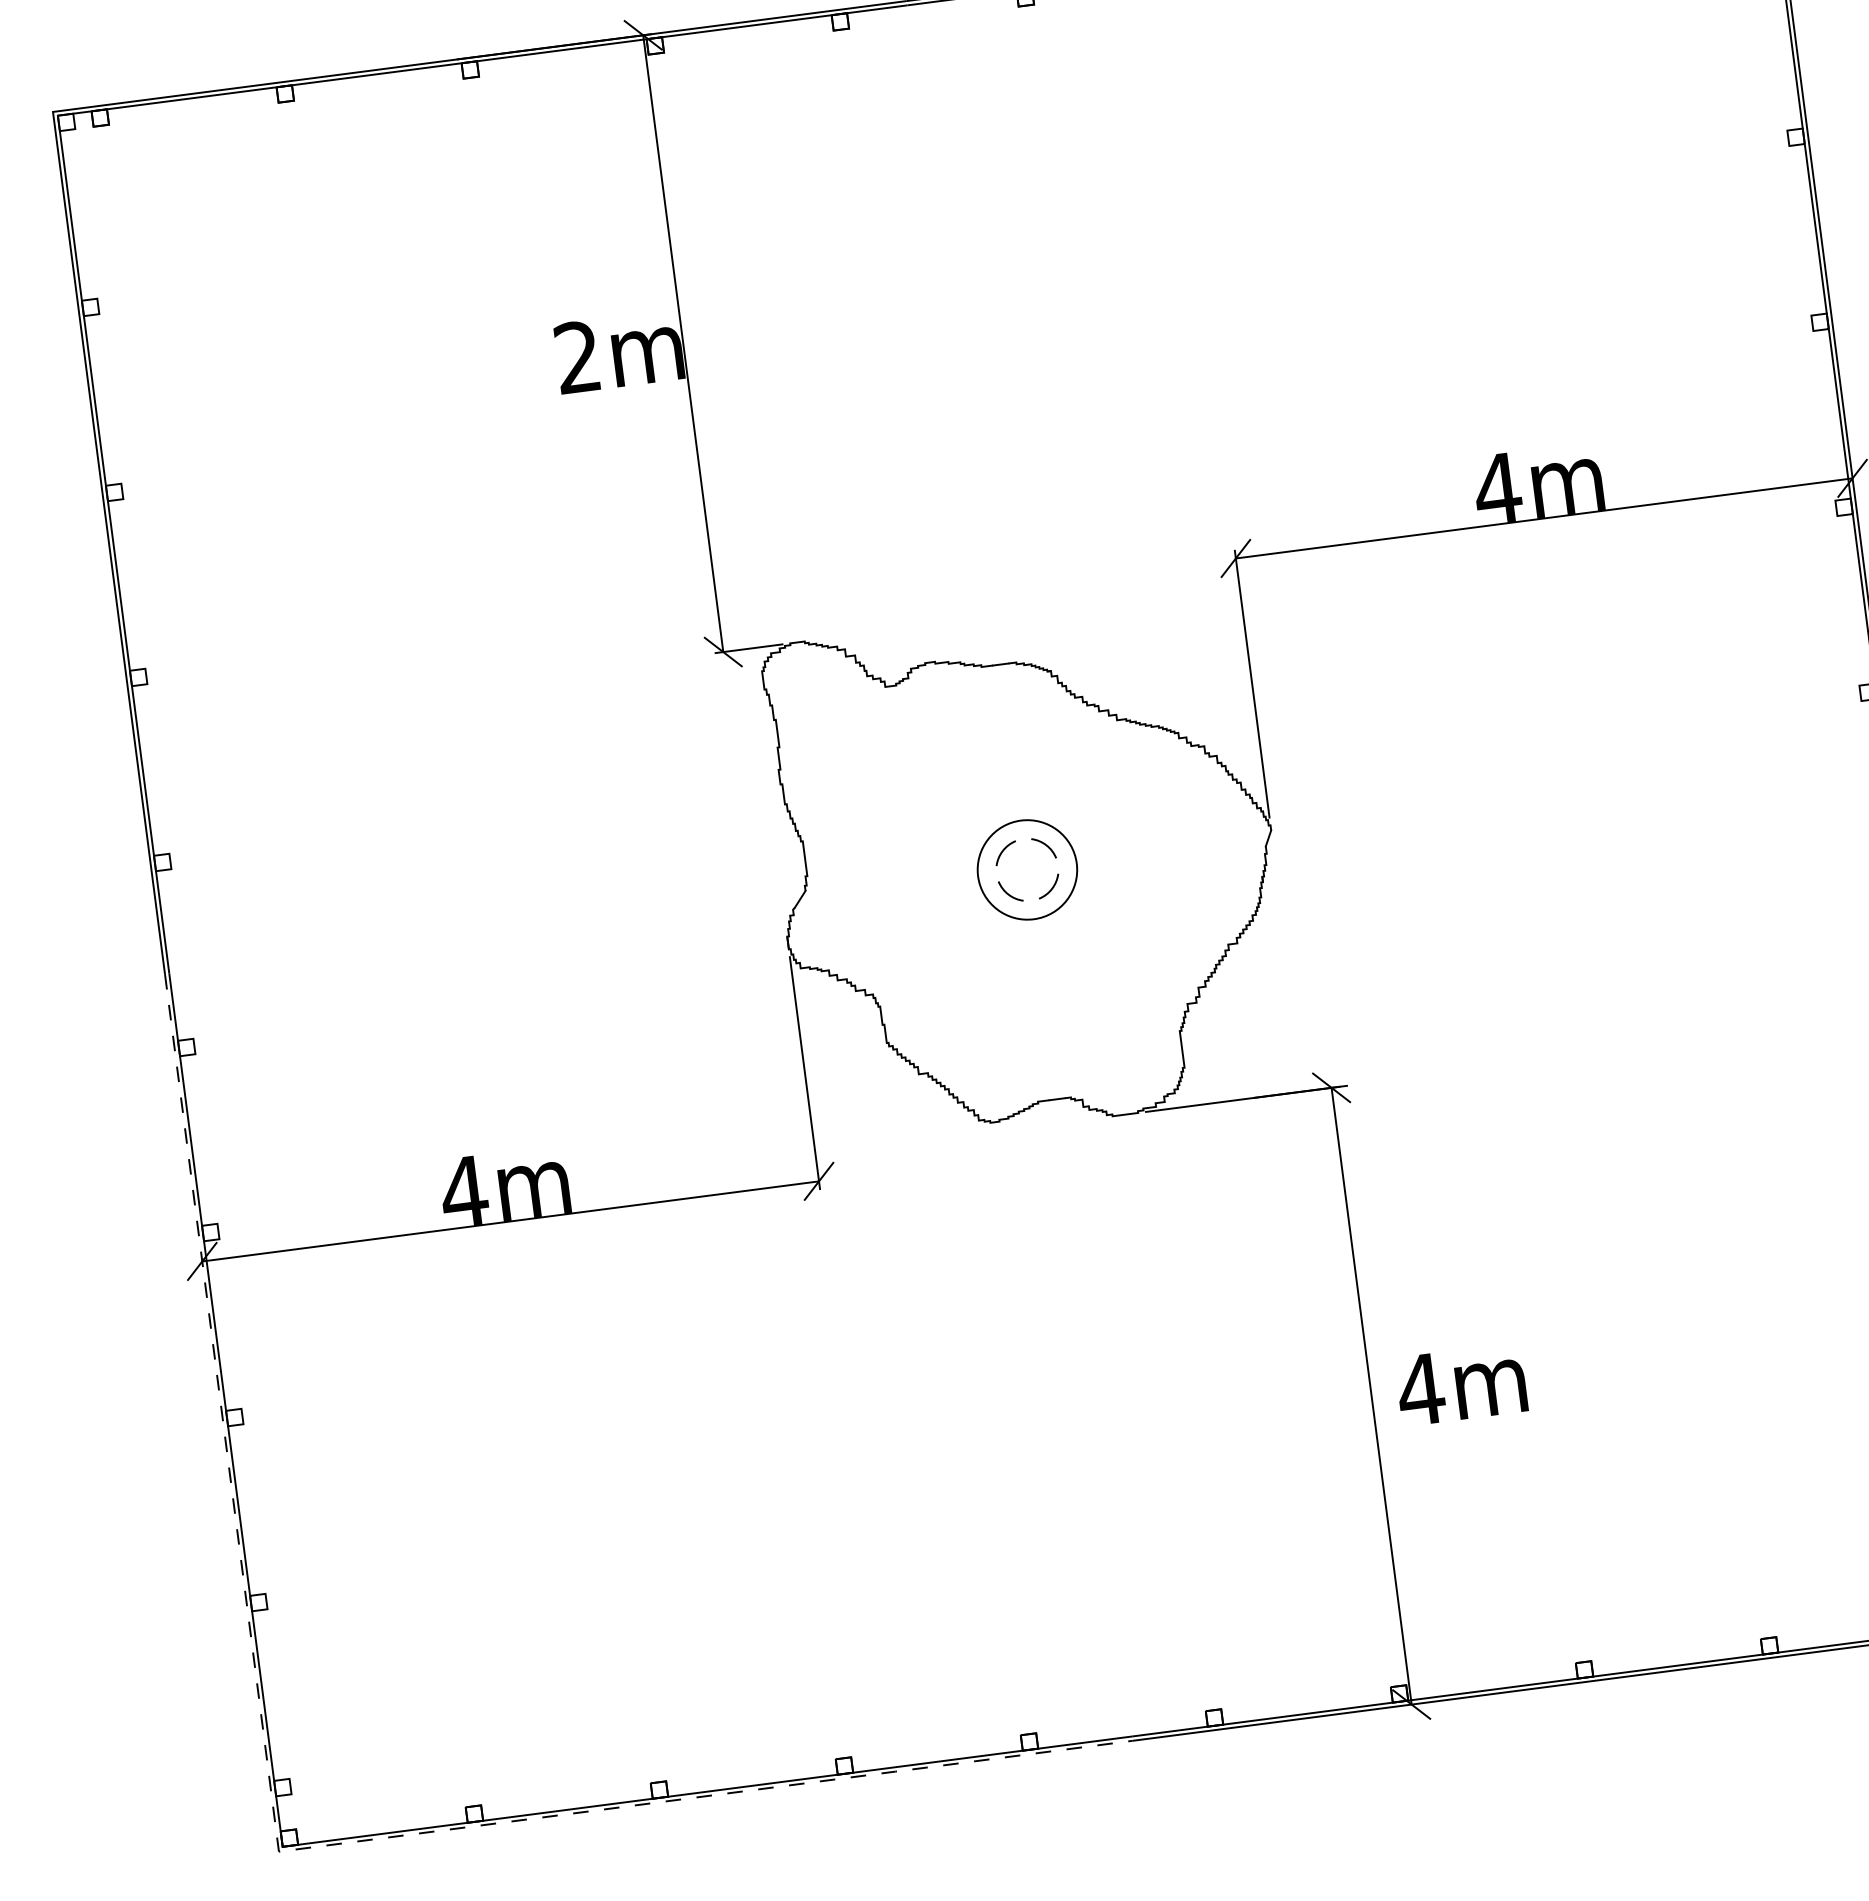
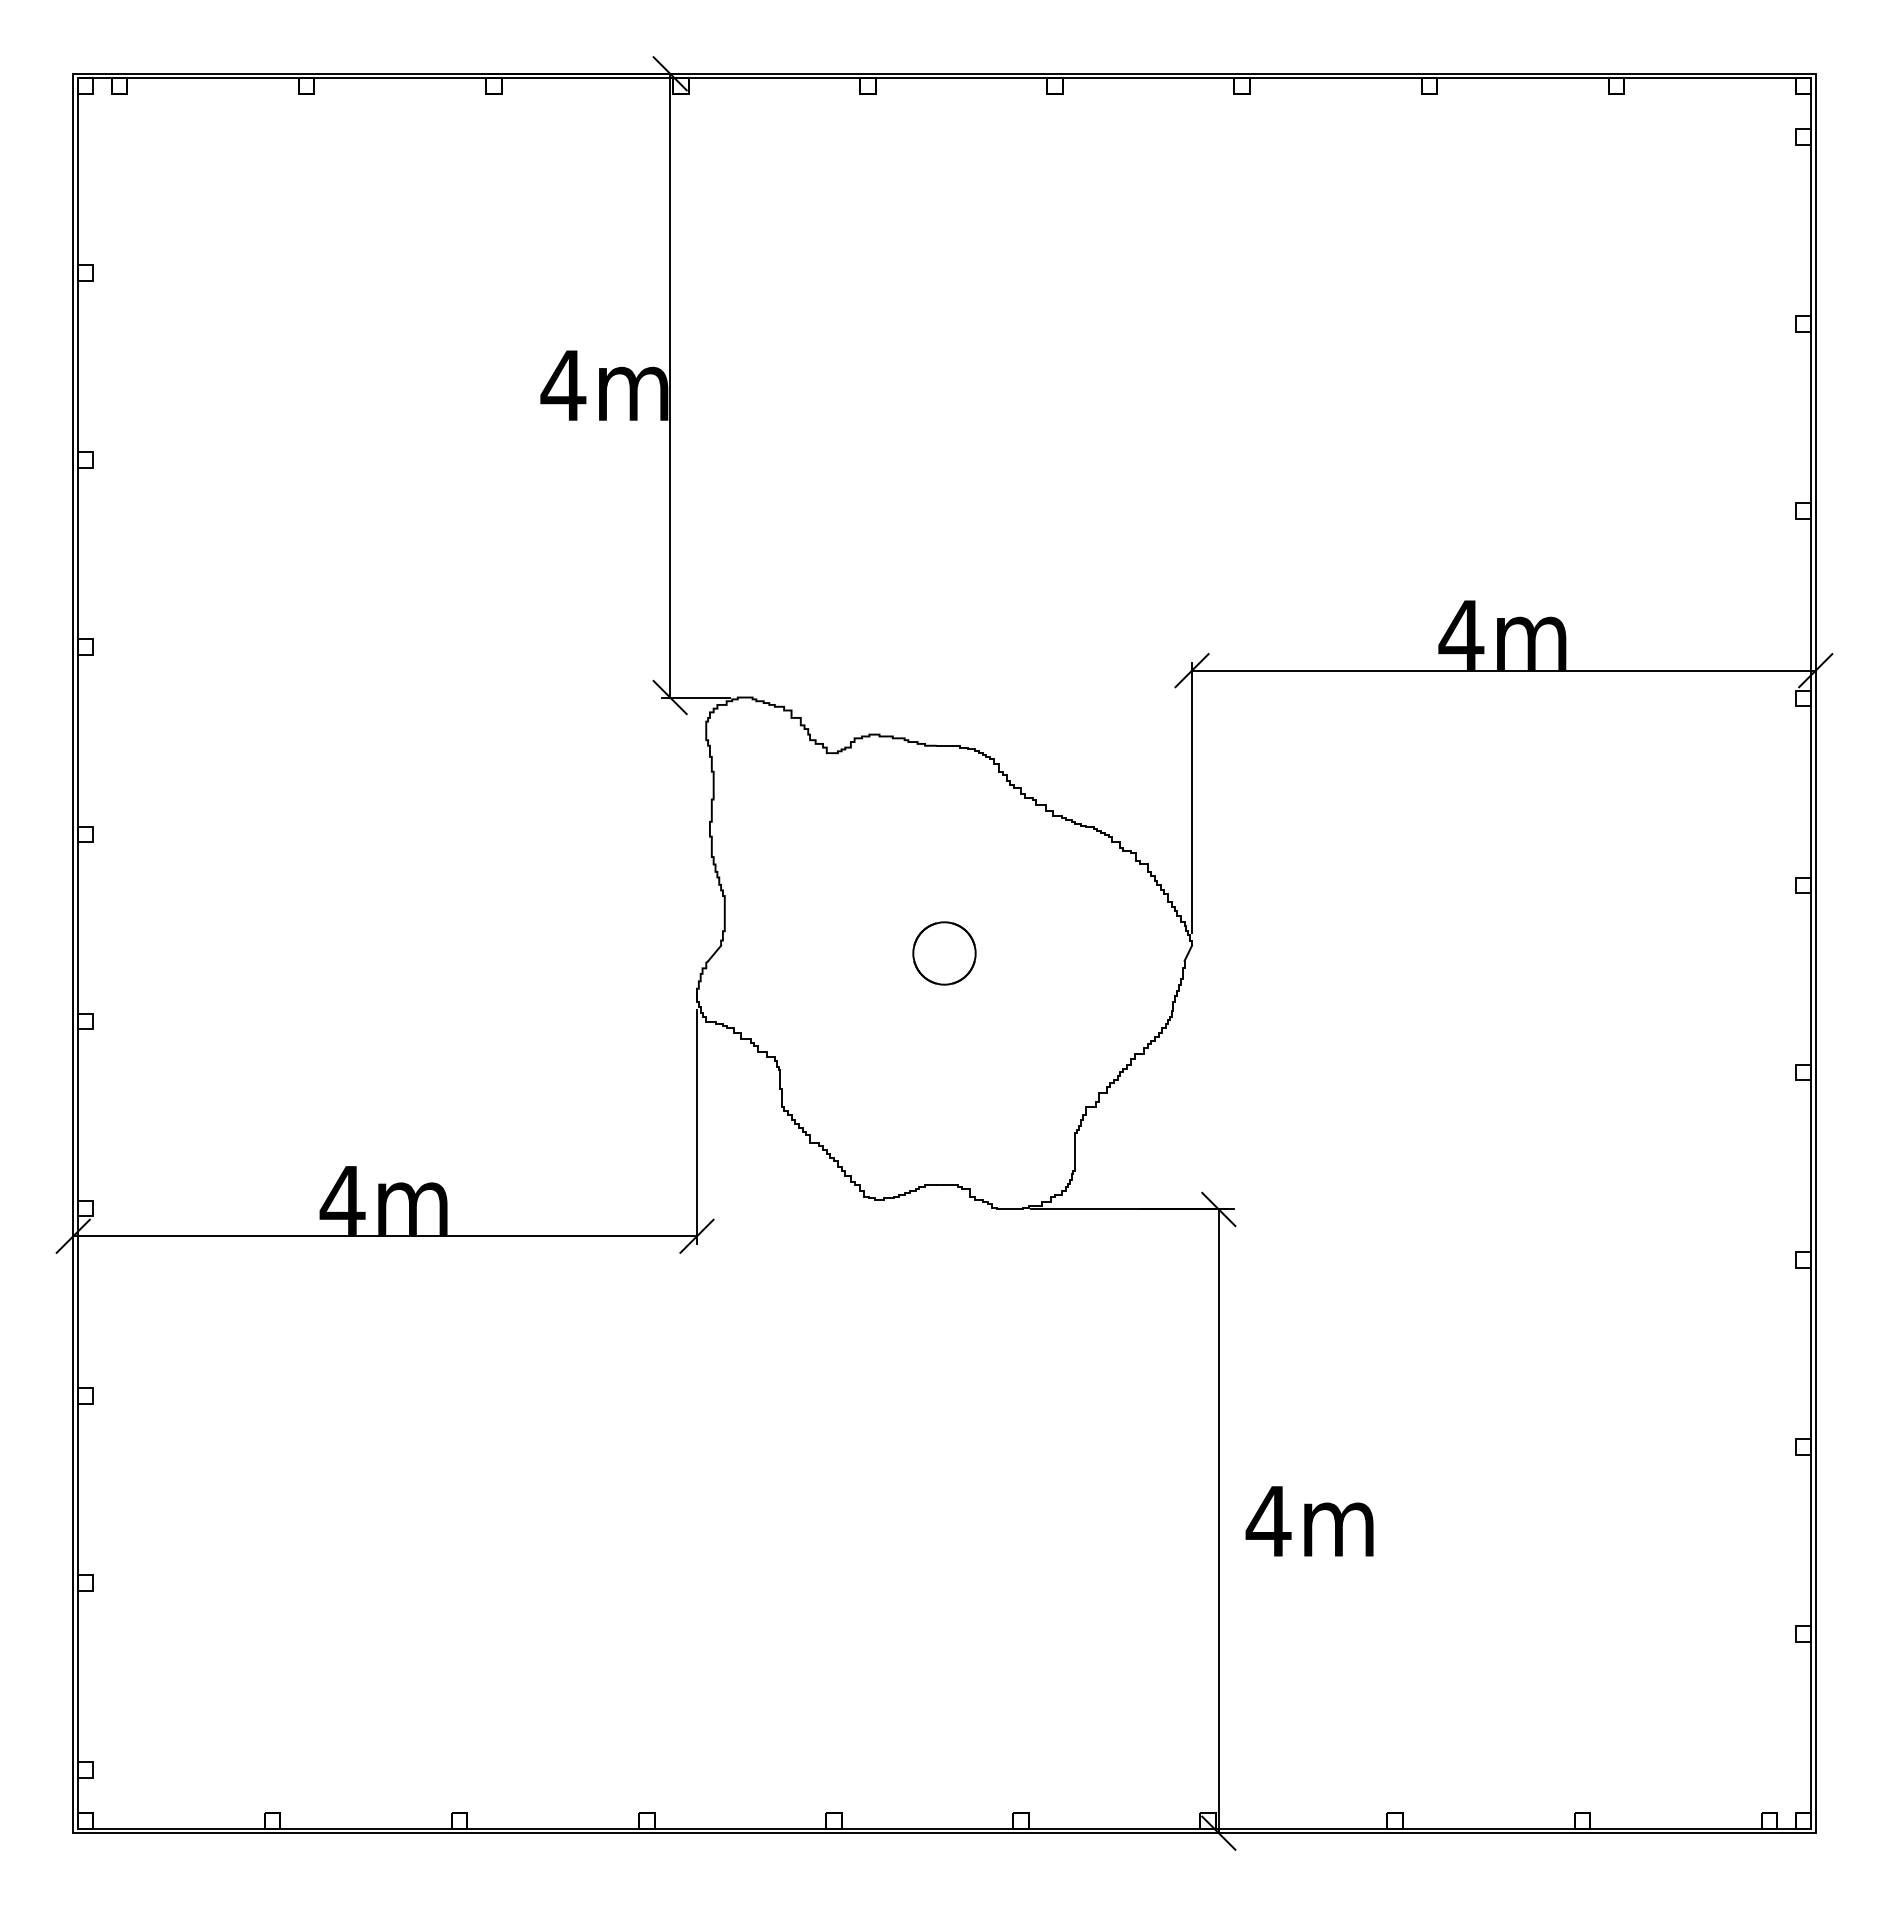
text: (577, 356) -> (563, 384), 2m -> 4m
circle: (1027, 869) -> (944, 953), size x0.62
line: (277, 1841) -> (73, 1822), dashed -> solid

